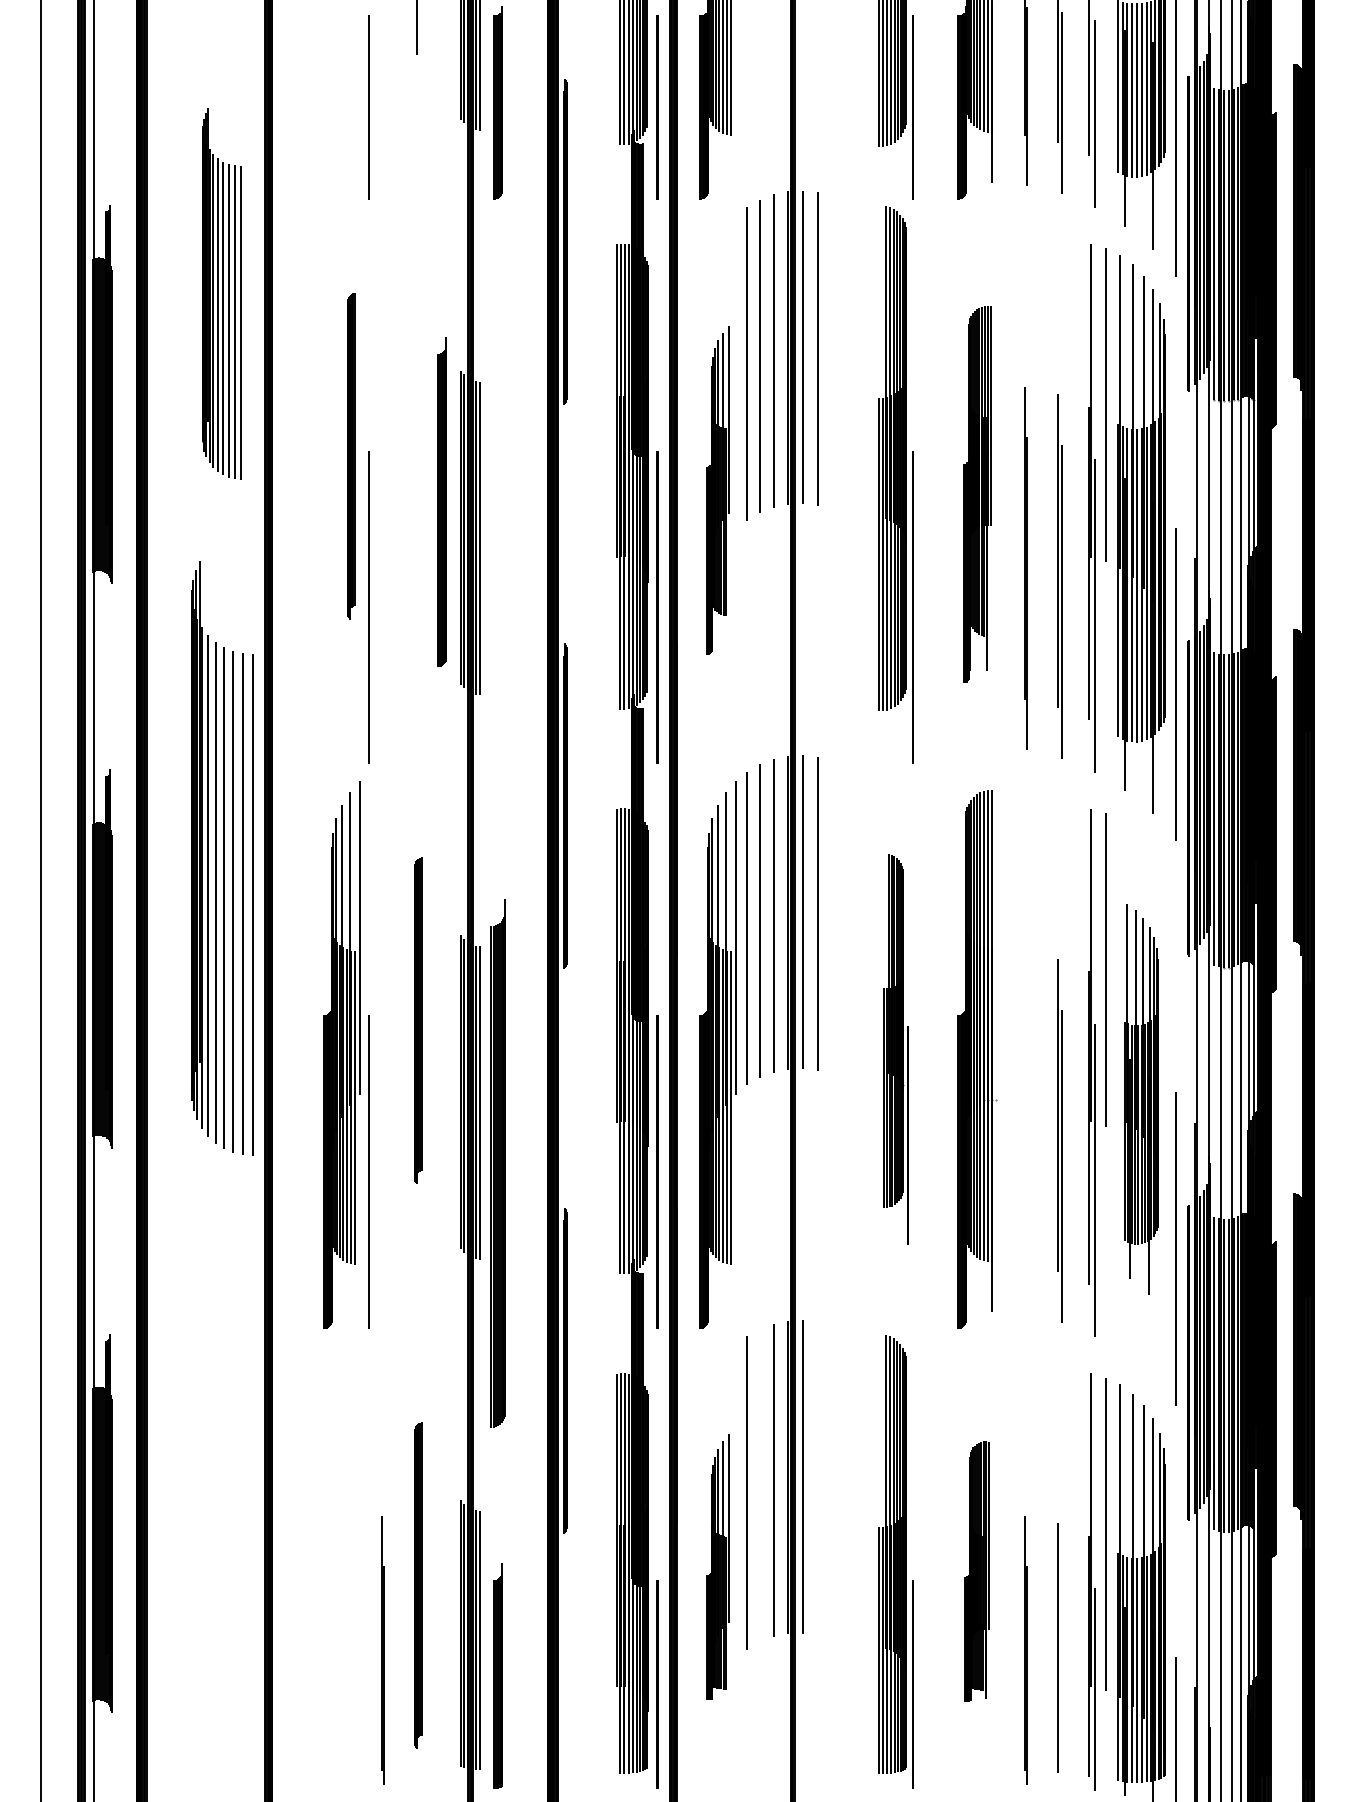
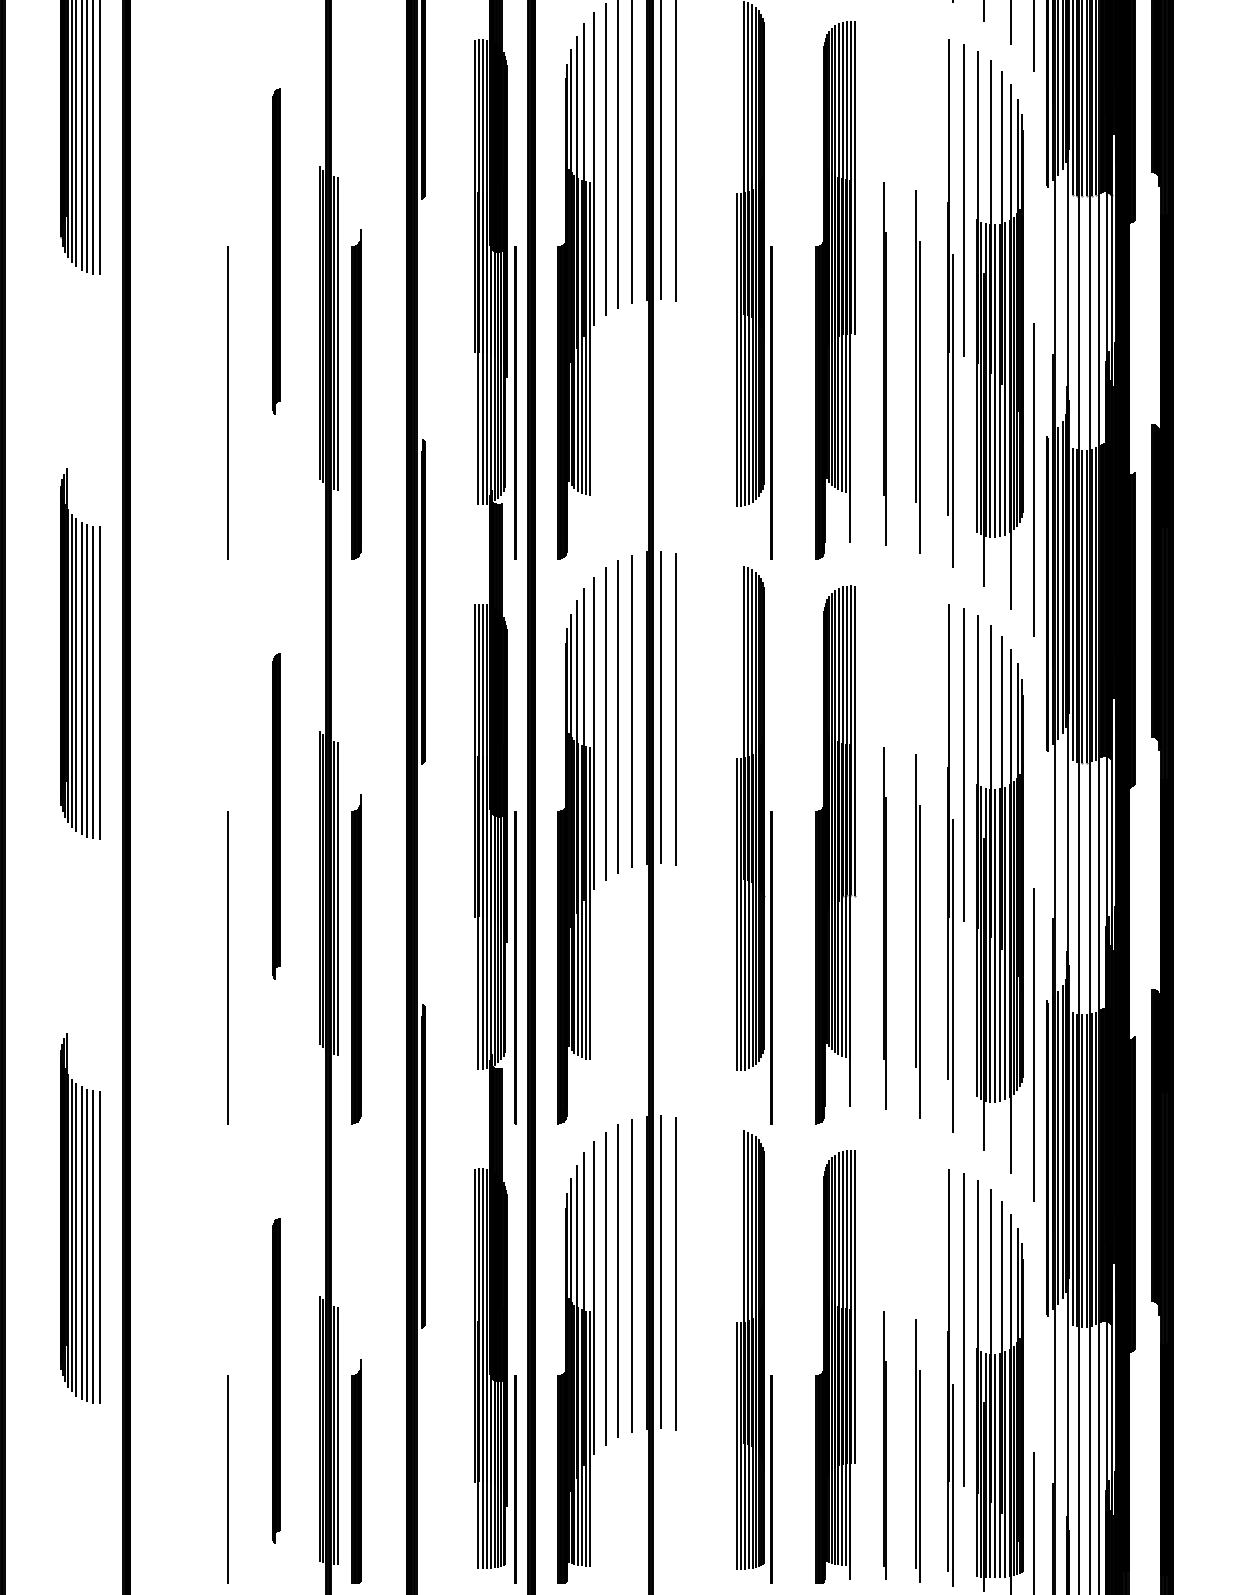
part: (351, 456) -> (276, 251), moved
part: (717, 490) -> (575, 285), size x1.67
part: (976, 494) -> (834, 289), size x1.43
part: (441, 501) -> (355, 393), moved
part: (221, 857) -> (79, 652), size x0.62
line: (996, 945) -> (854, 740), added
part: (895, 1049) -> (753, 844), size x1.43
part: (341, 1054) -> (199, 849), removed
part: (1141, 1099) -> (999, 894), size x1.43
line: (1025, 1132) -> (883, 927), added
part: (497, 1163) -> (355, 958), size x0.62
part: (221, 1422) -> (79, 1217), added
line: (817, 1478) -> (675, 1273), added
line: (759, 1485) -> (617, 1280), added
part: (717, 1567) -> (575, 1362), size x1.67
part: (976, 1571) -> (834, 1366), size x1.67
line: (382, 1650) -> (240, 1445), removed
line: (1062, 1680) -> (920, 1475), added
line: (368, 1684) -> (226, 1479), added

